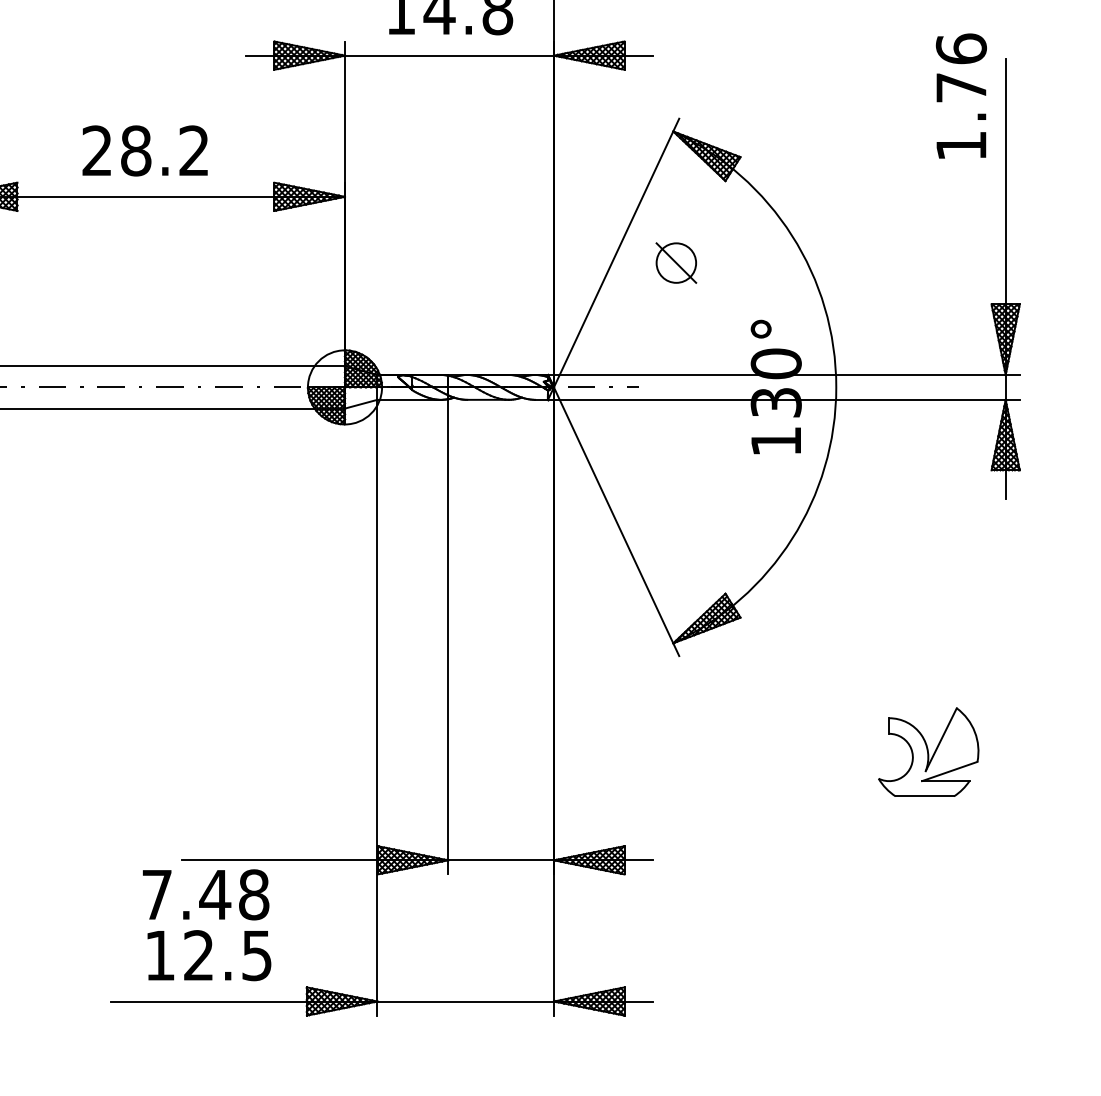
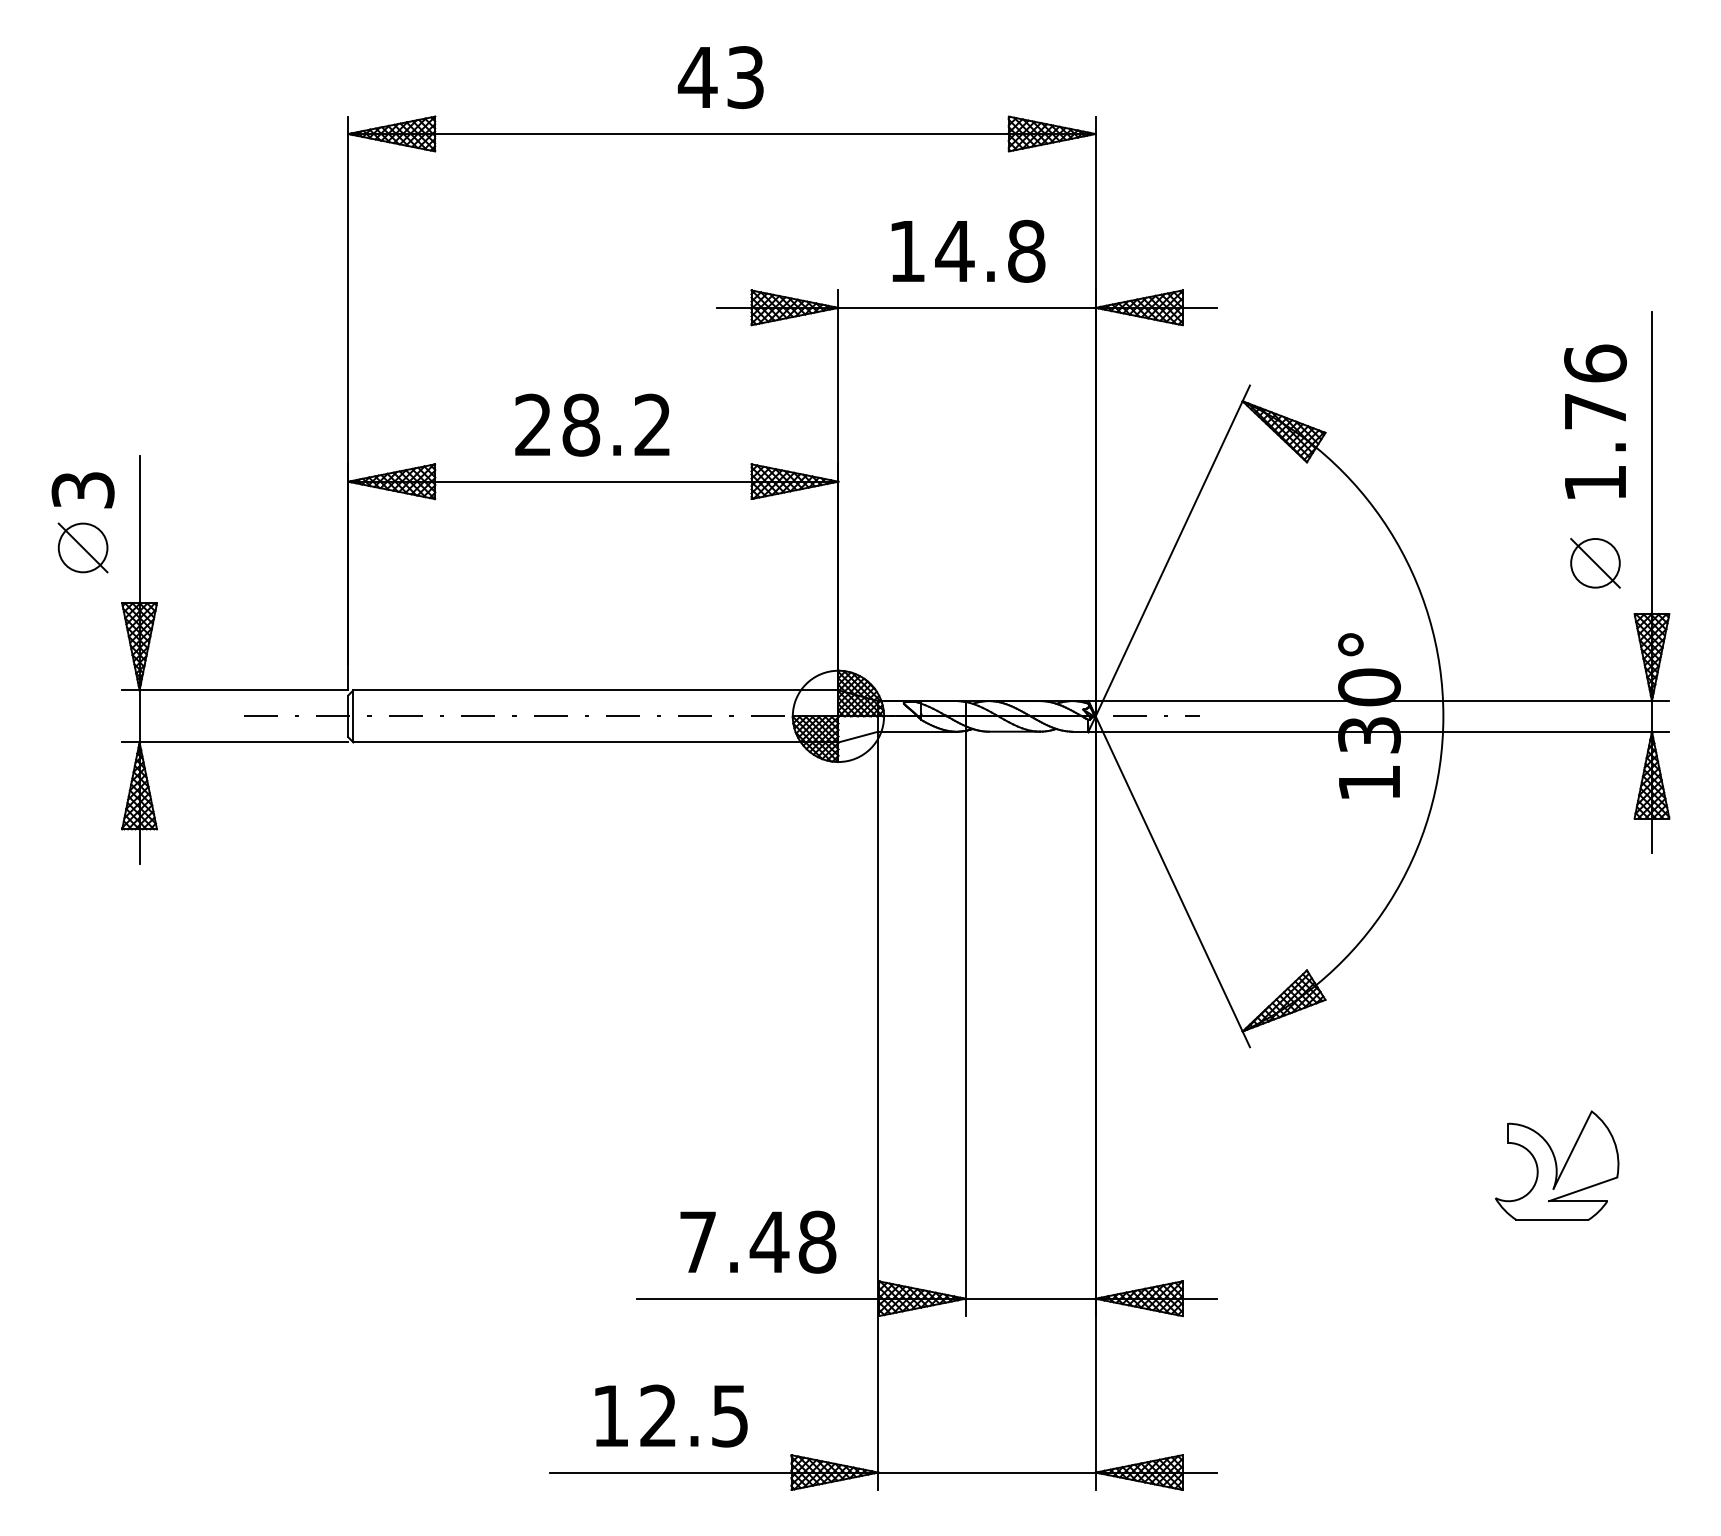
text: (961, 95) -> (1595, 421), moved
part: (676, 263) -> (1595, 563), moved
text: (206, 894) -> (758, 1241), moved

